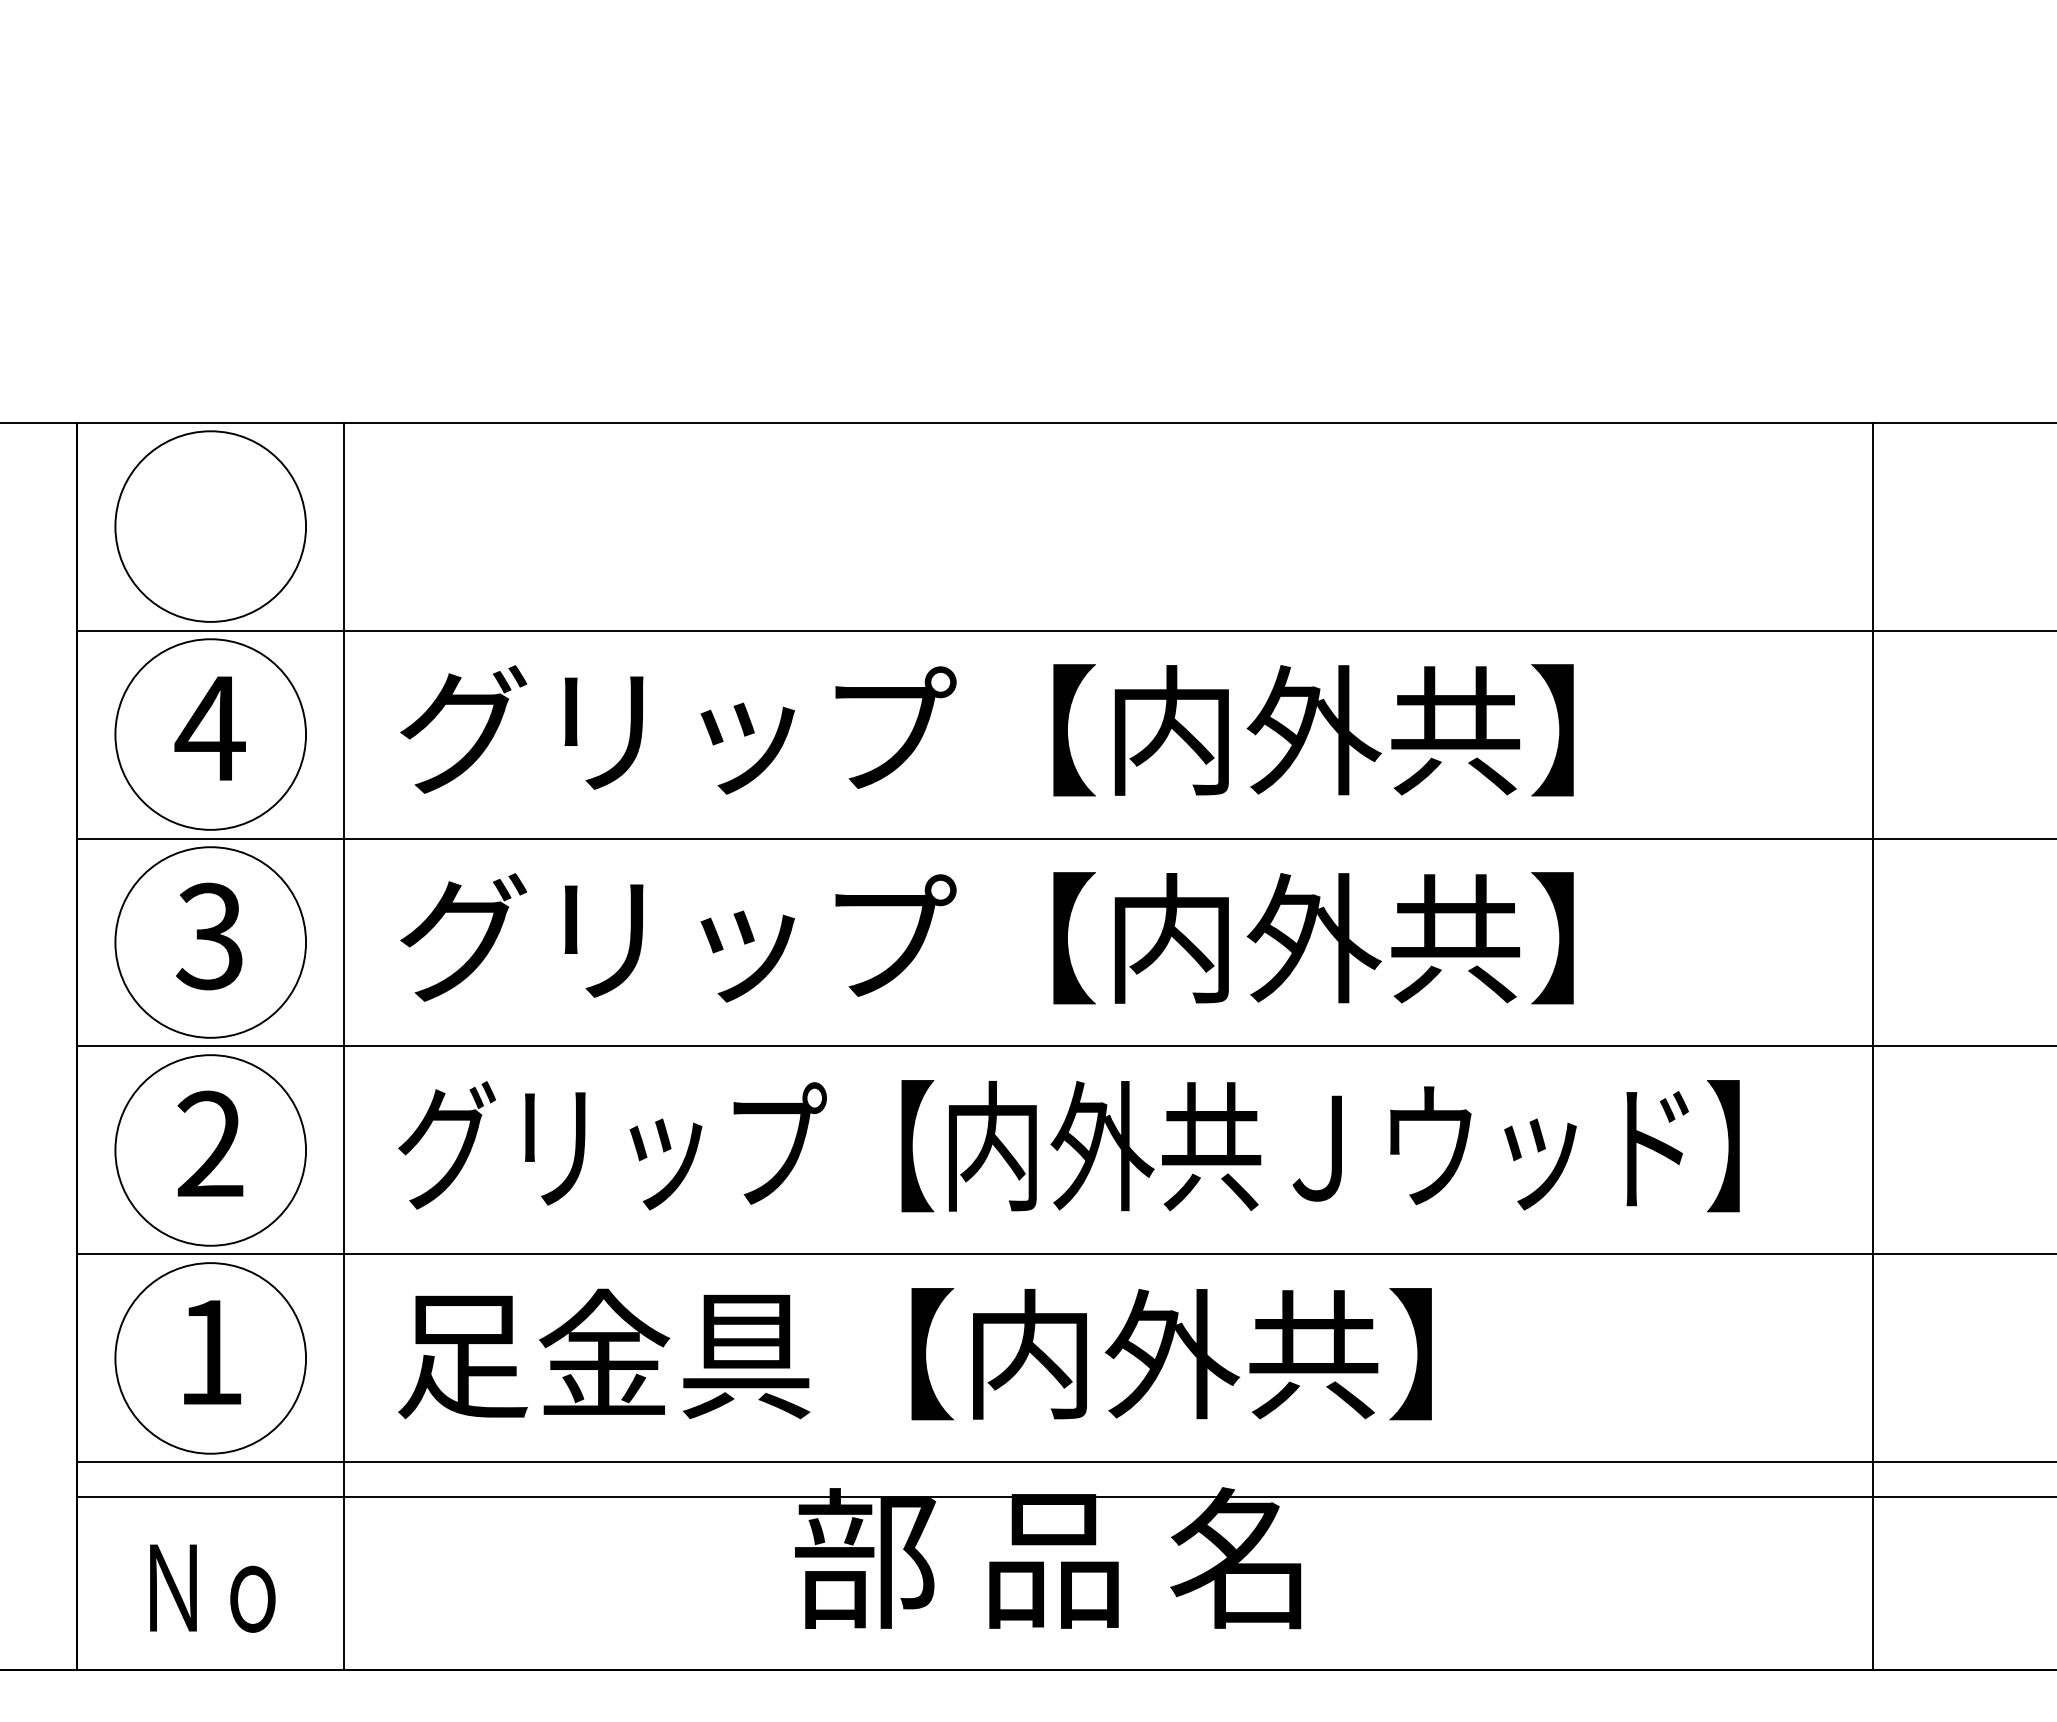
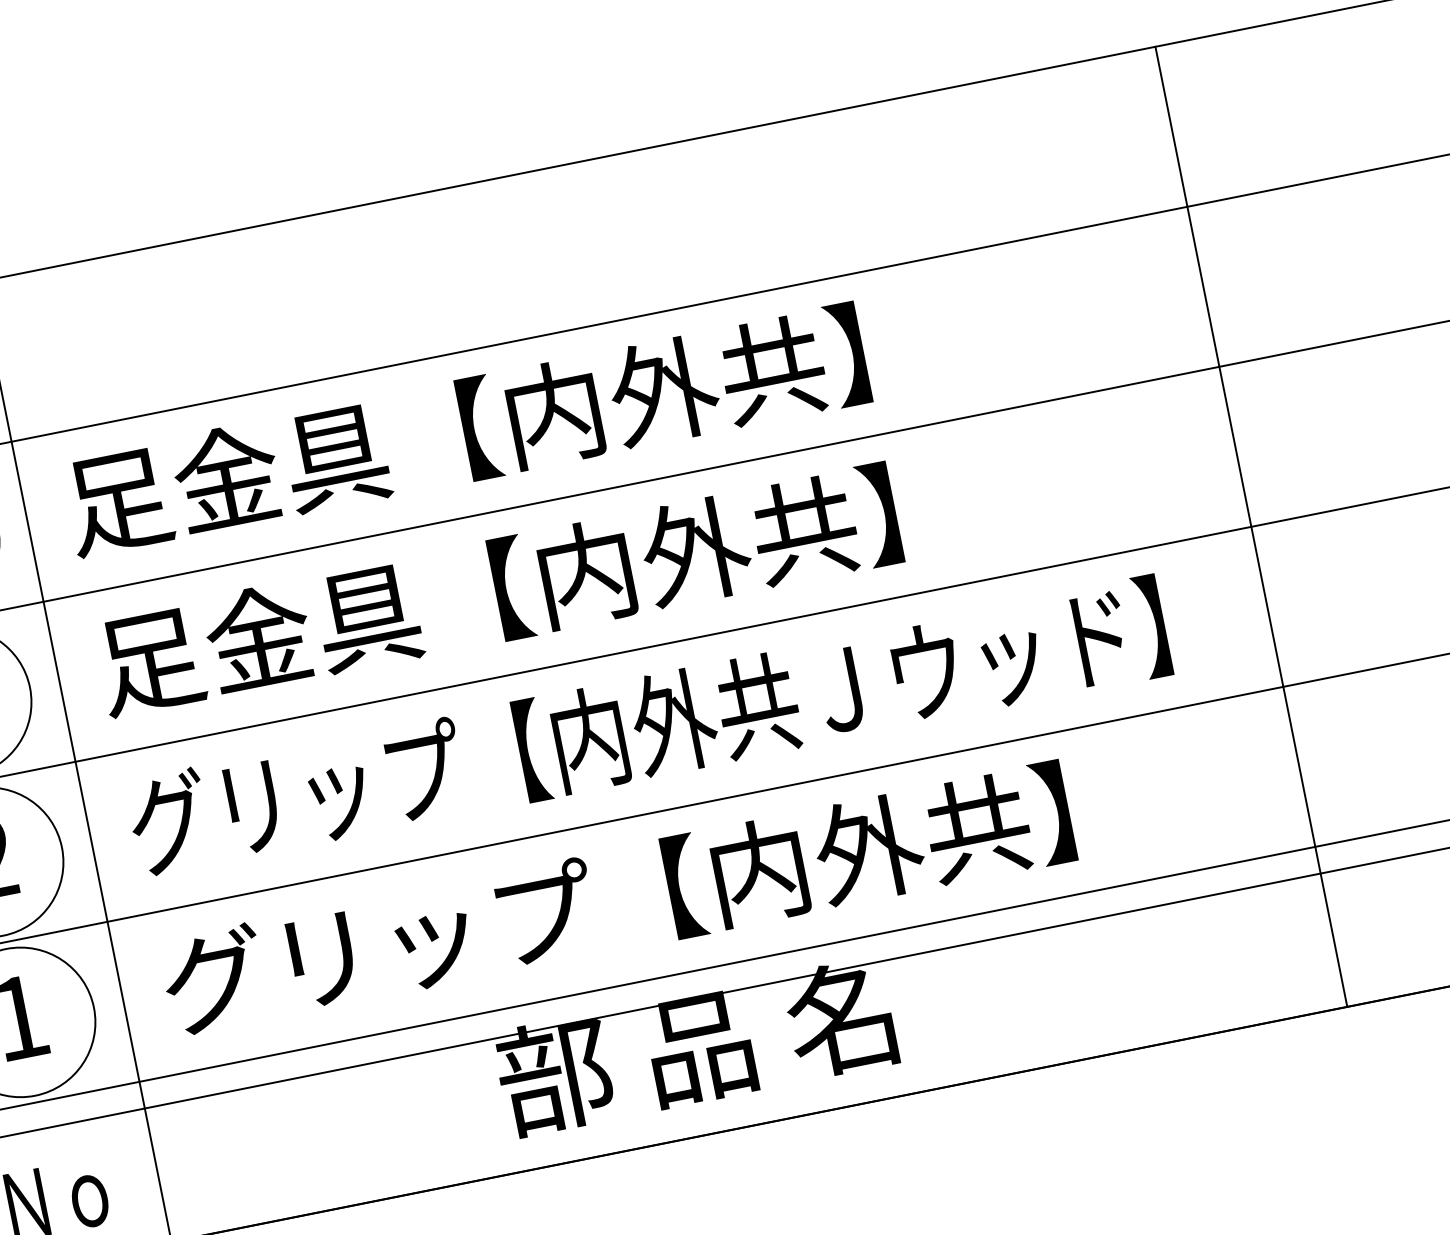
text: (985, 730) -> (520, 420), グリップ【内外共】 -> 足金具【内外共】
text: (985, 938) -> (552, 580), グリップ【内外共】 -> 足金具【内外共】
text: (985, 1354) -> (616, 900), 足金具【内外共】 -> グリップ【内外共】

